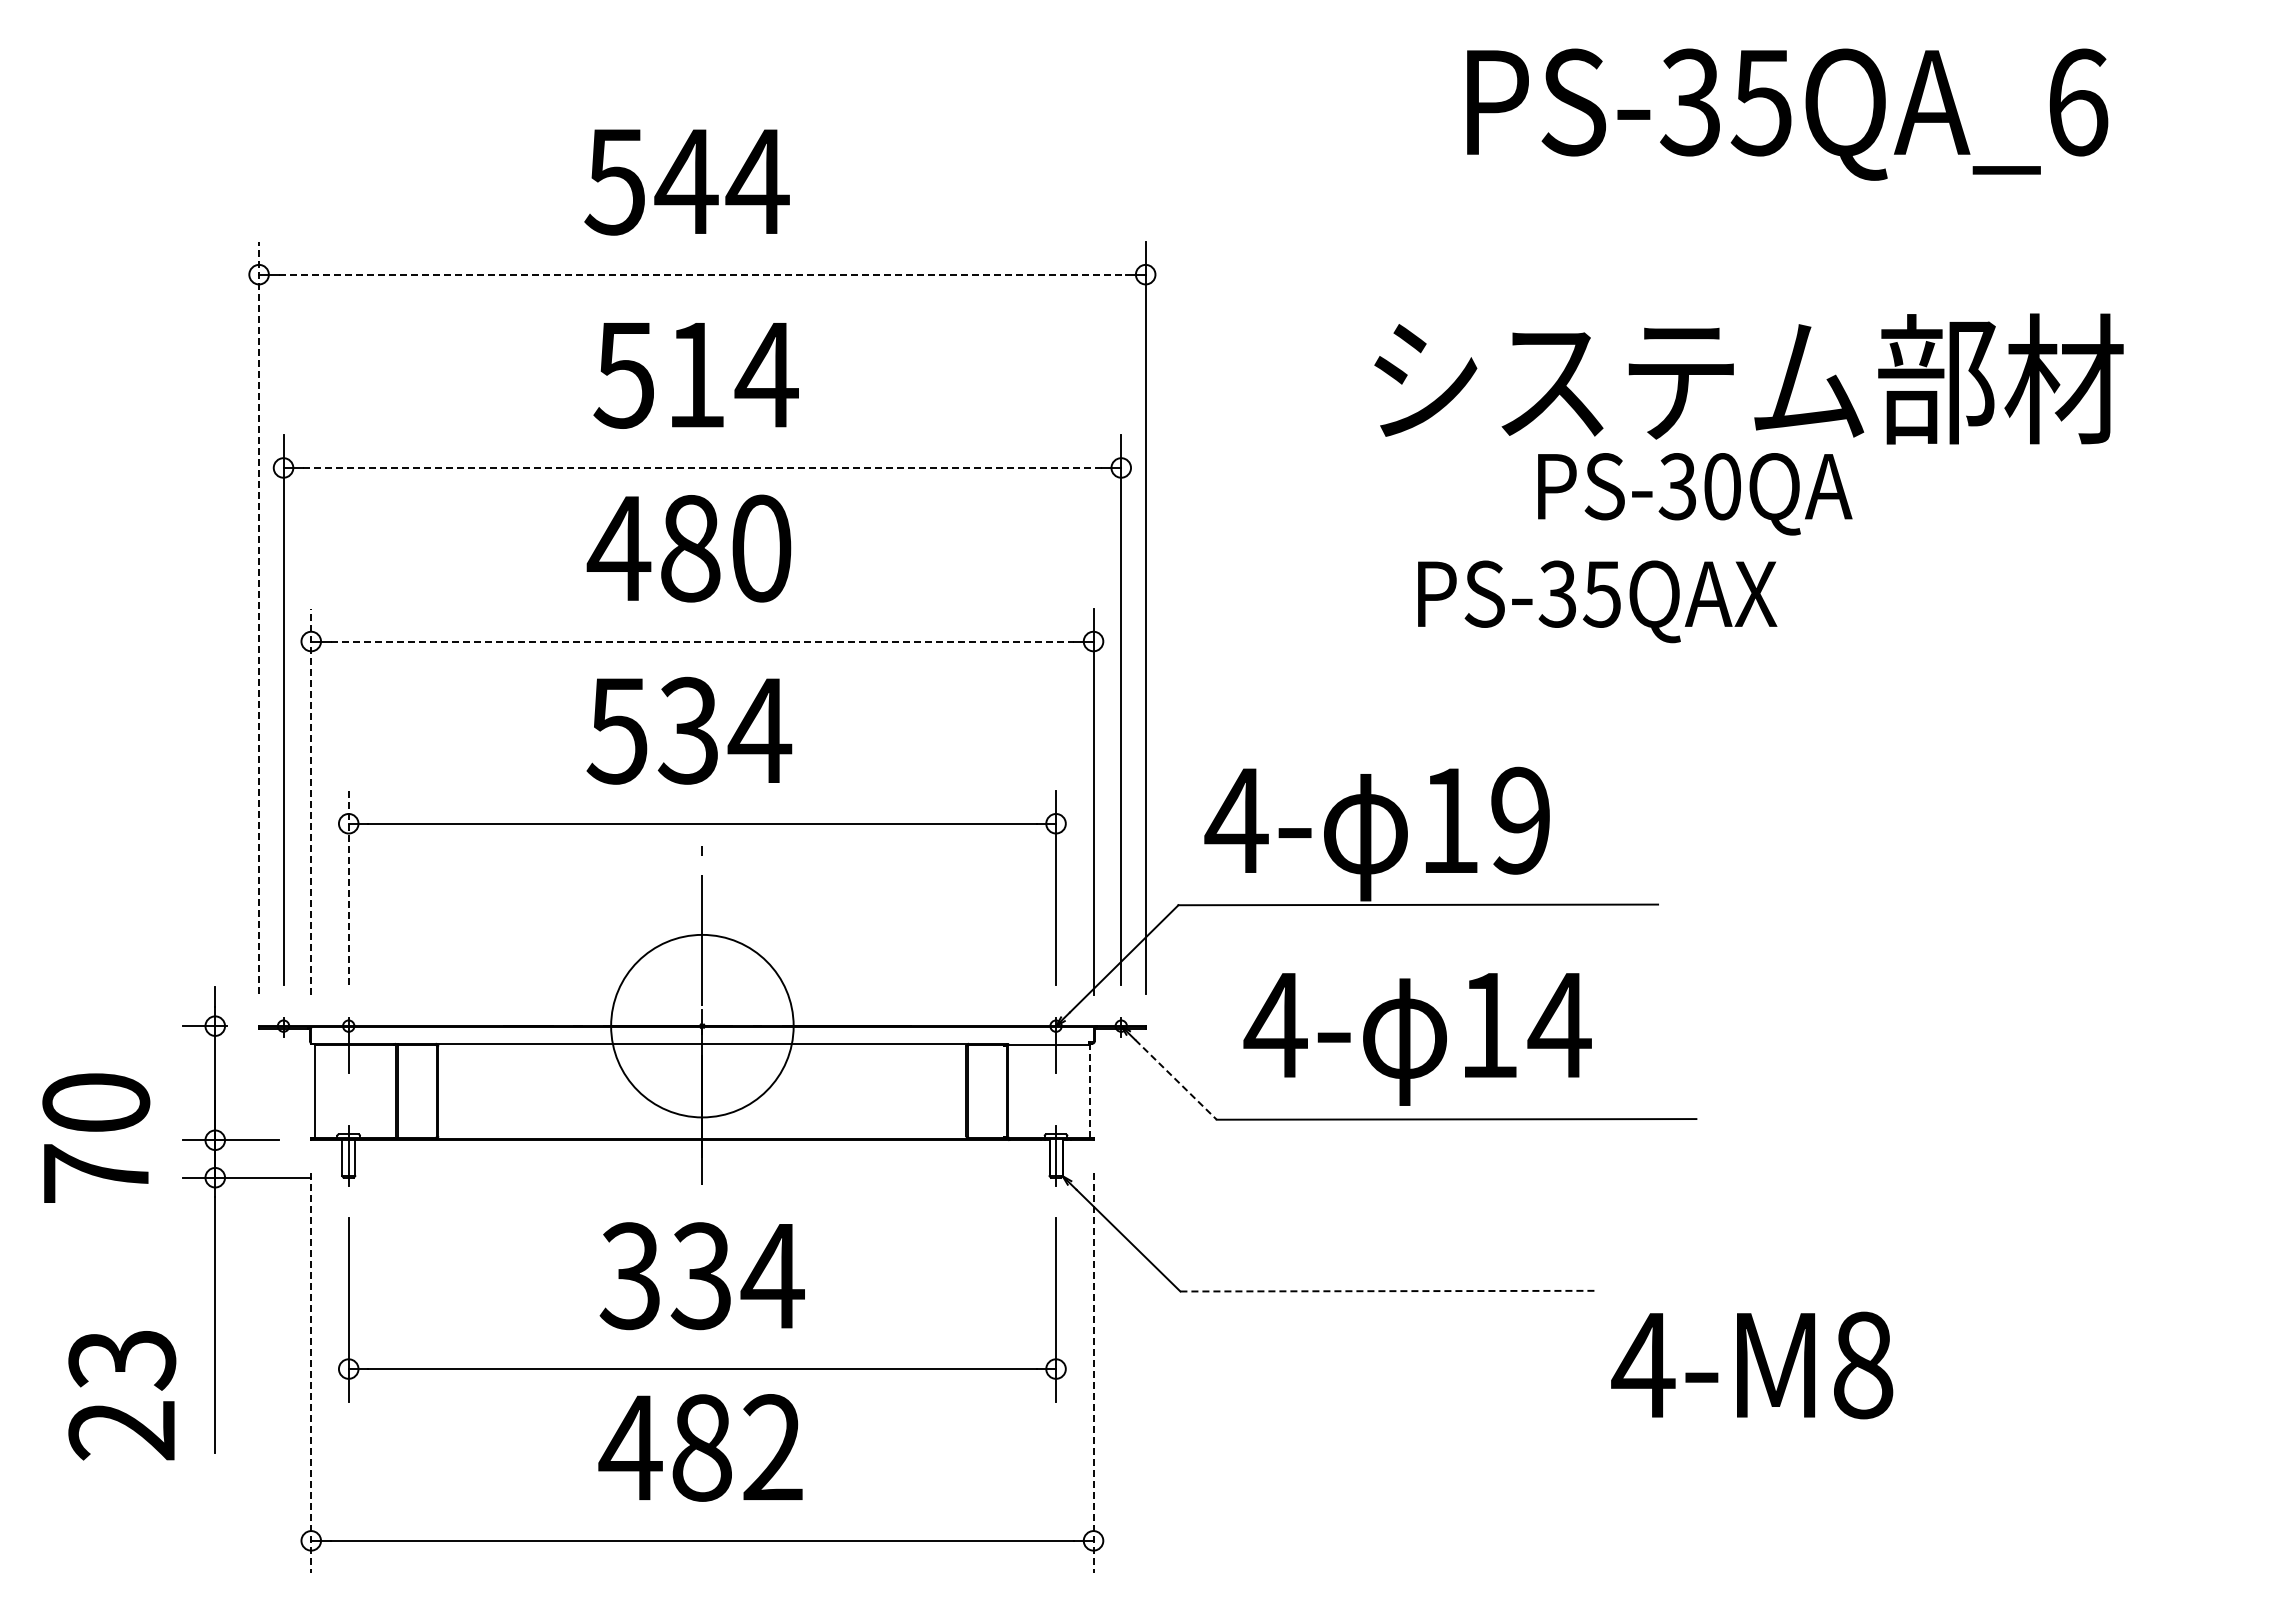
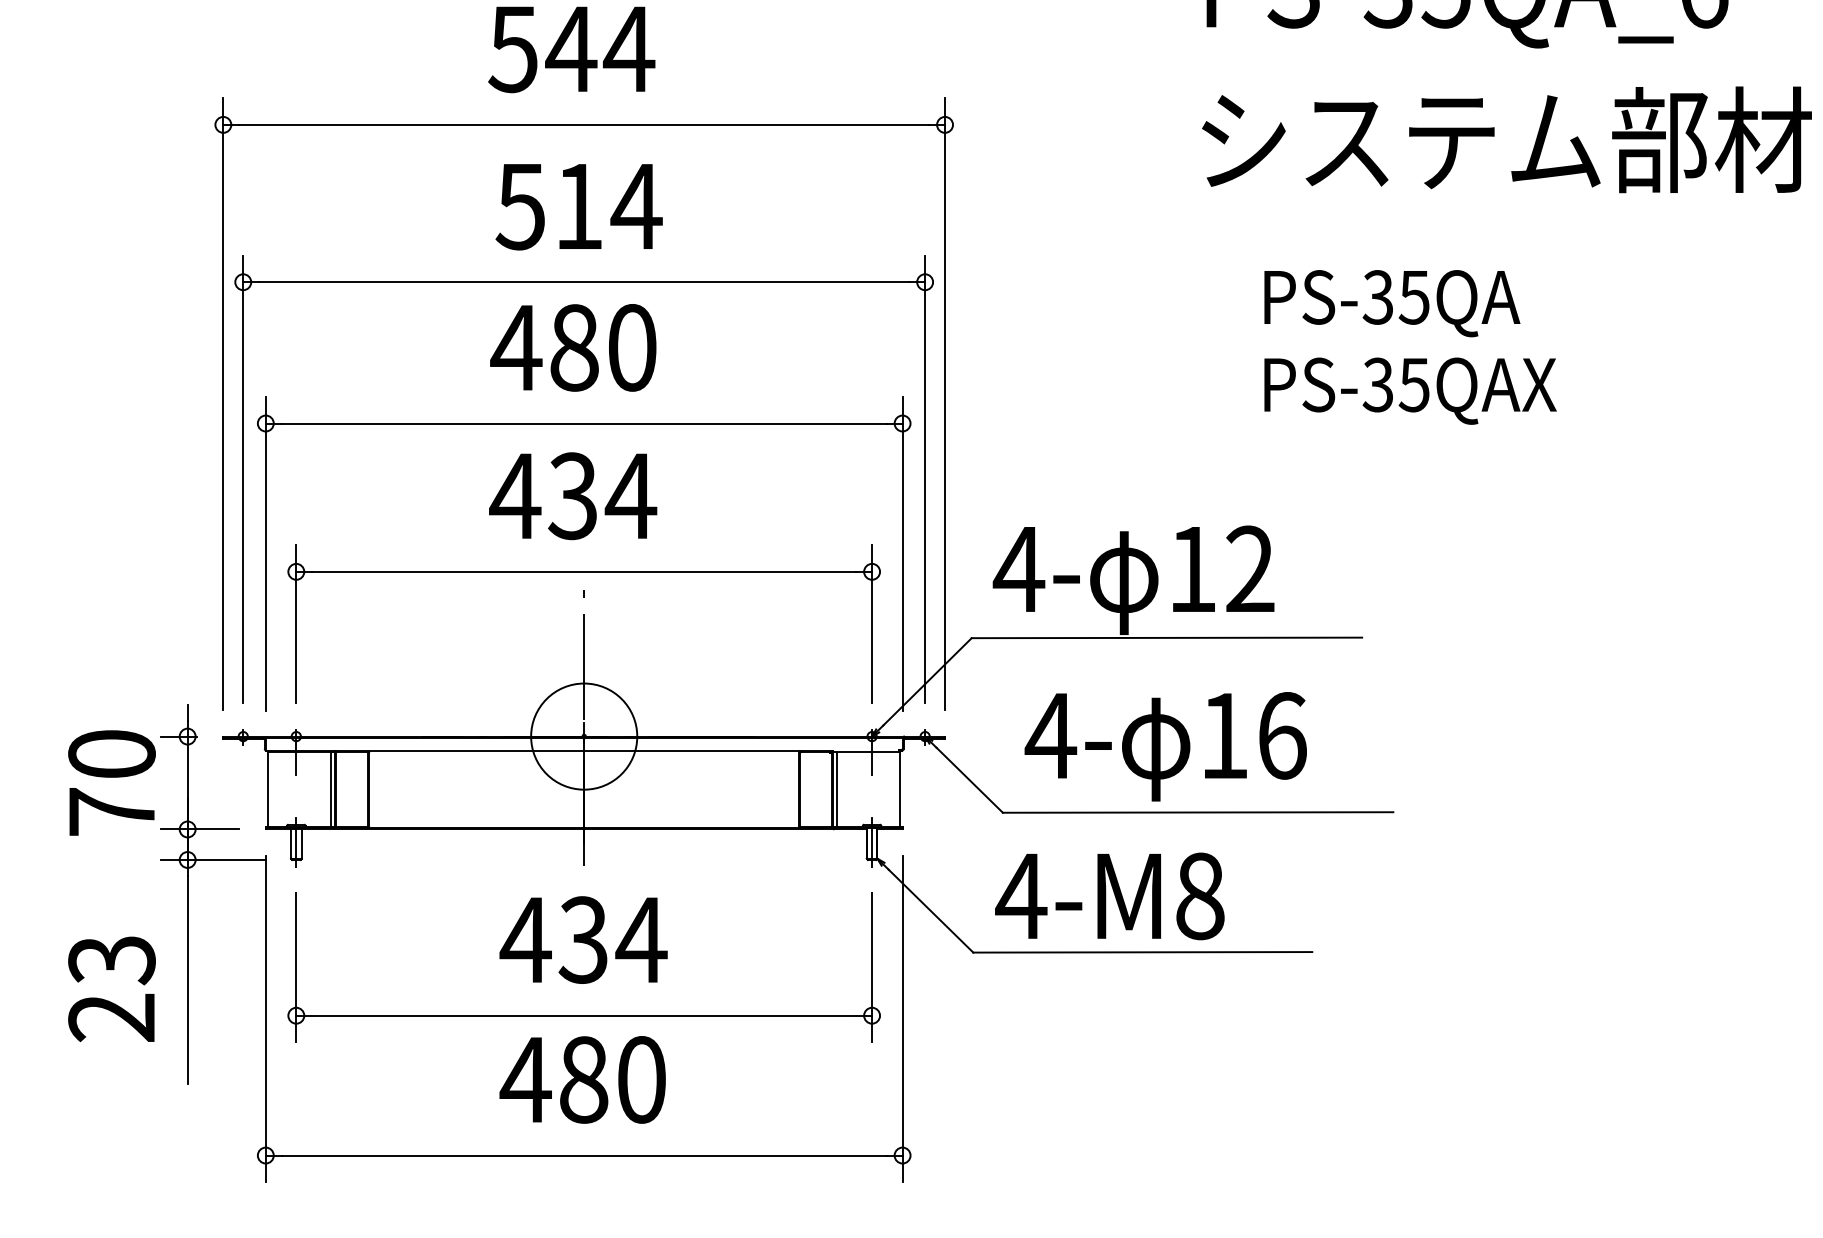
line: (702, 274) -> (584, 124), dashed -> solid
text: (1748, 378) -> (1506, 139), moved
line: (702, 467) -> (584, 281), dashed -> solid
text: (1721, 486) -> (1413, 297), PS-30QA -> PS-35QA
text: (1597, 601) -> (1410, 390), moved
line: (259, 617) -> (223, 403), dashed -> solid
line: (702, 641) -> (584, 423), dashed -> solid
text: (617, 731) -> (515, 496), 534 -> 434
line: (311, 801) -> (266, 553), dashed -> solid
text: (1520, 820) -> (1250, 569), 19 -> 12
line: (348, 887) -> (296, 623), dashed -> solid
circle: (702, 1025) -> (584, 736), size x0.71
text: (1559, 1025) -> (1281, 736), 14 -> 16
line: (1176, 1080) -> (970, 780), dashed -> solid
line: (1090, 1090) -> (900, 788), dashed -> solid
line: (391, 1091) -> (331, 789), added
line: (1013, 1091) -> (837, 789), added
text: (96, 1137) -> (112, 782), moved
text: (630, 1276) -> (525, 940), 334 -> 434
line: (1389, 1291) -> (1143, 952), dashed -> solid
text: (1752, 1365) -> (1110, 896), moved
line: (311, 1373) -> (266, 1019), dashed -> solid
line: (1093, 1373) -> (902, 1019), dashed -> solid
text: (122, 1395) -> (112, 989), moved
text: (772, 1447) -> (641, 1079), 482 -> 480

